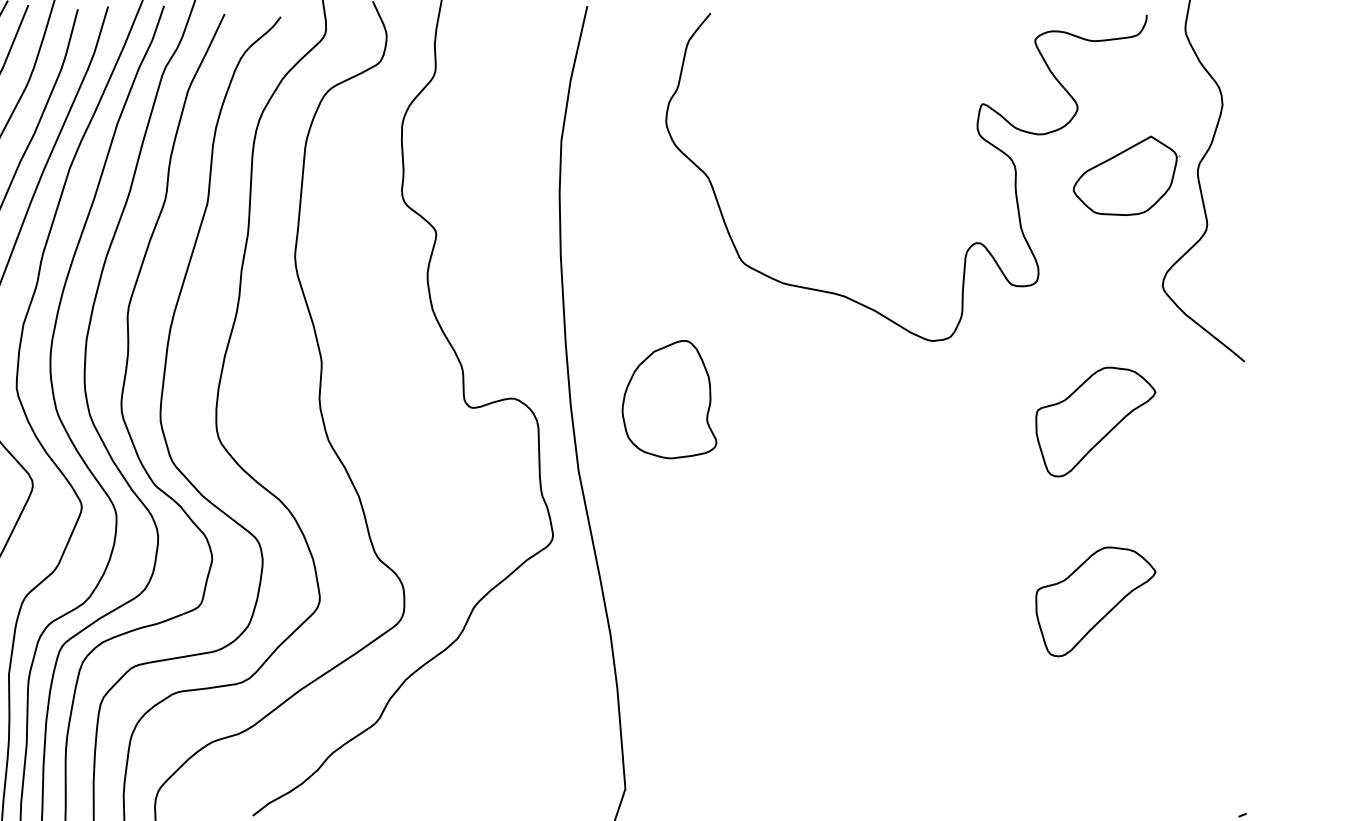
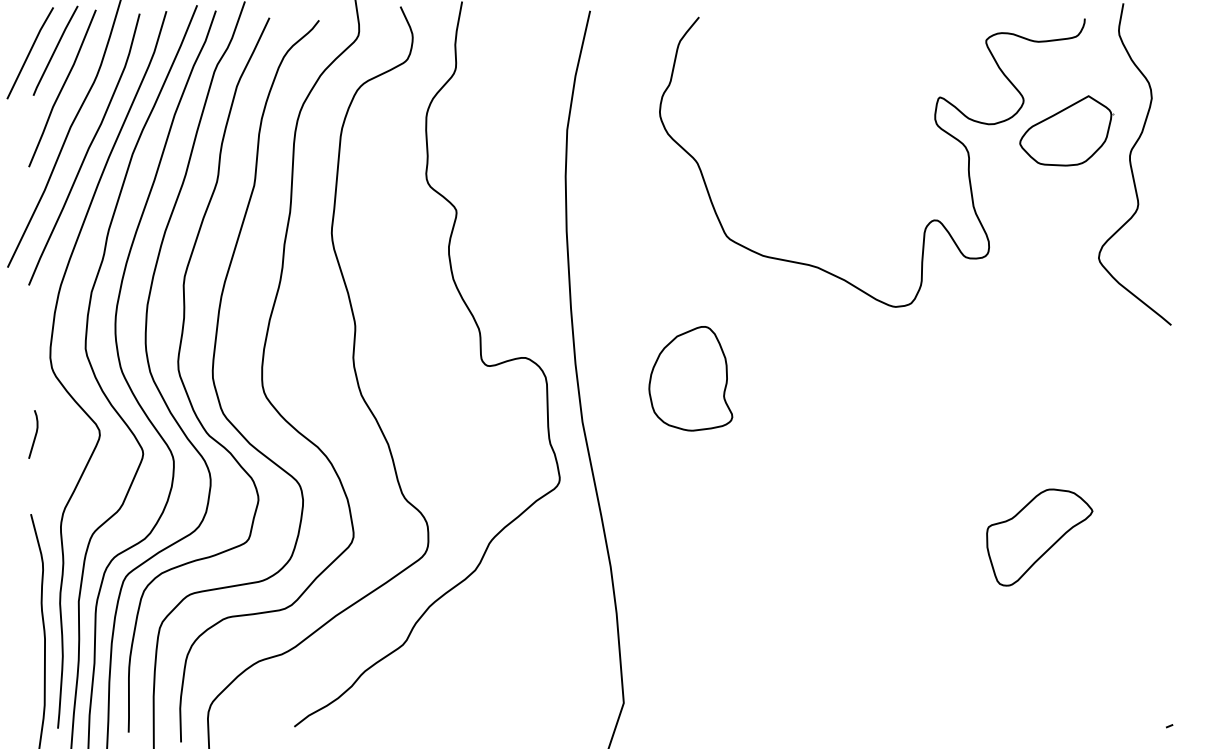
part: (1126, 175) -> (1066, 130), moved
part: (669, 399) -> (690, 378), moved
part: (1095, 421) -> (1039, 378), removed

